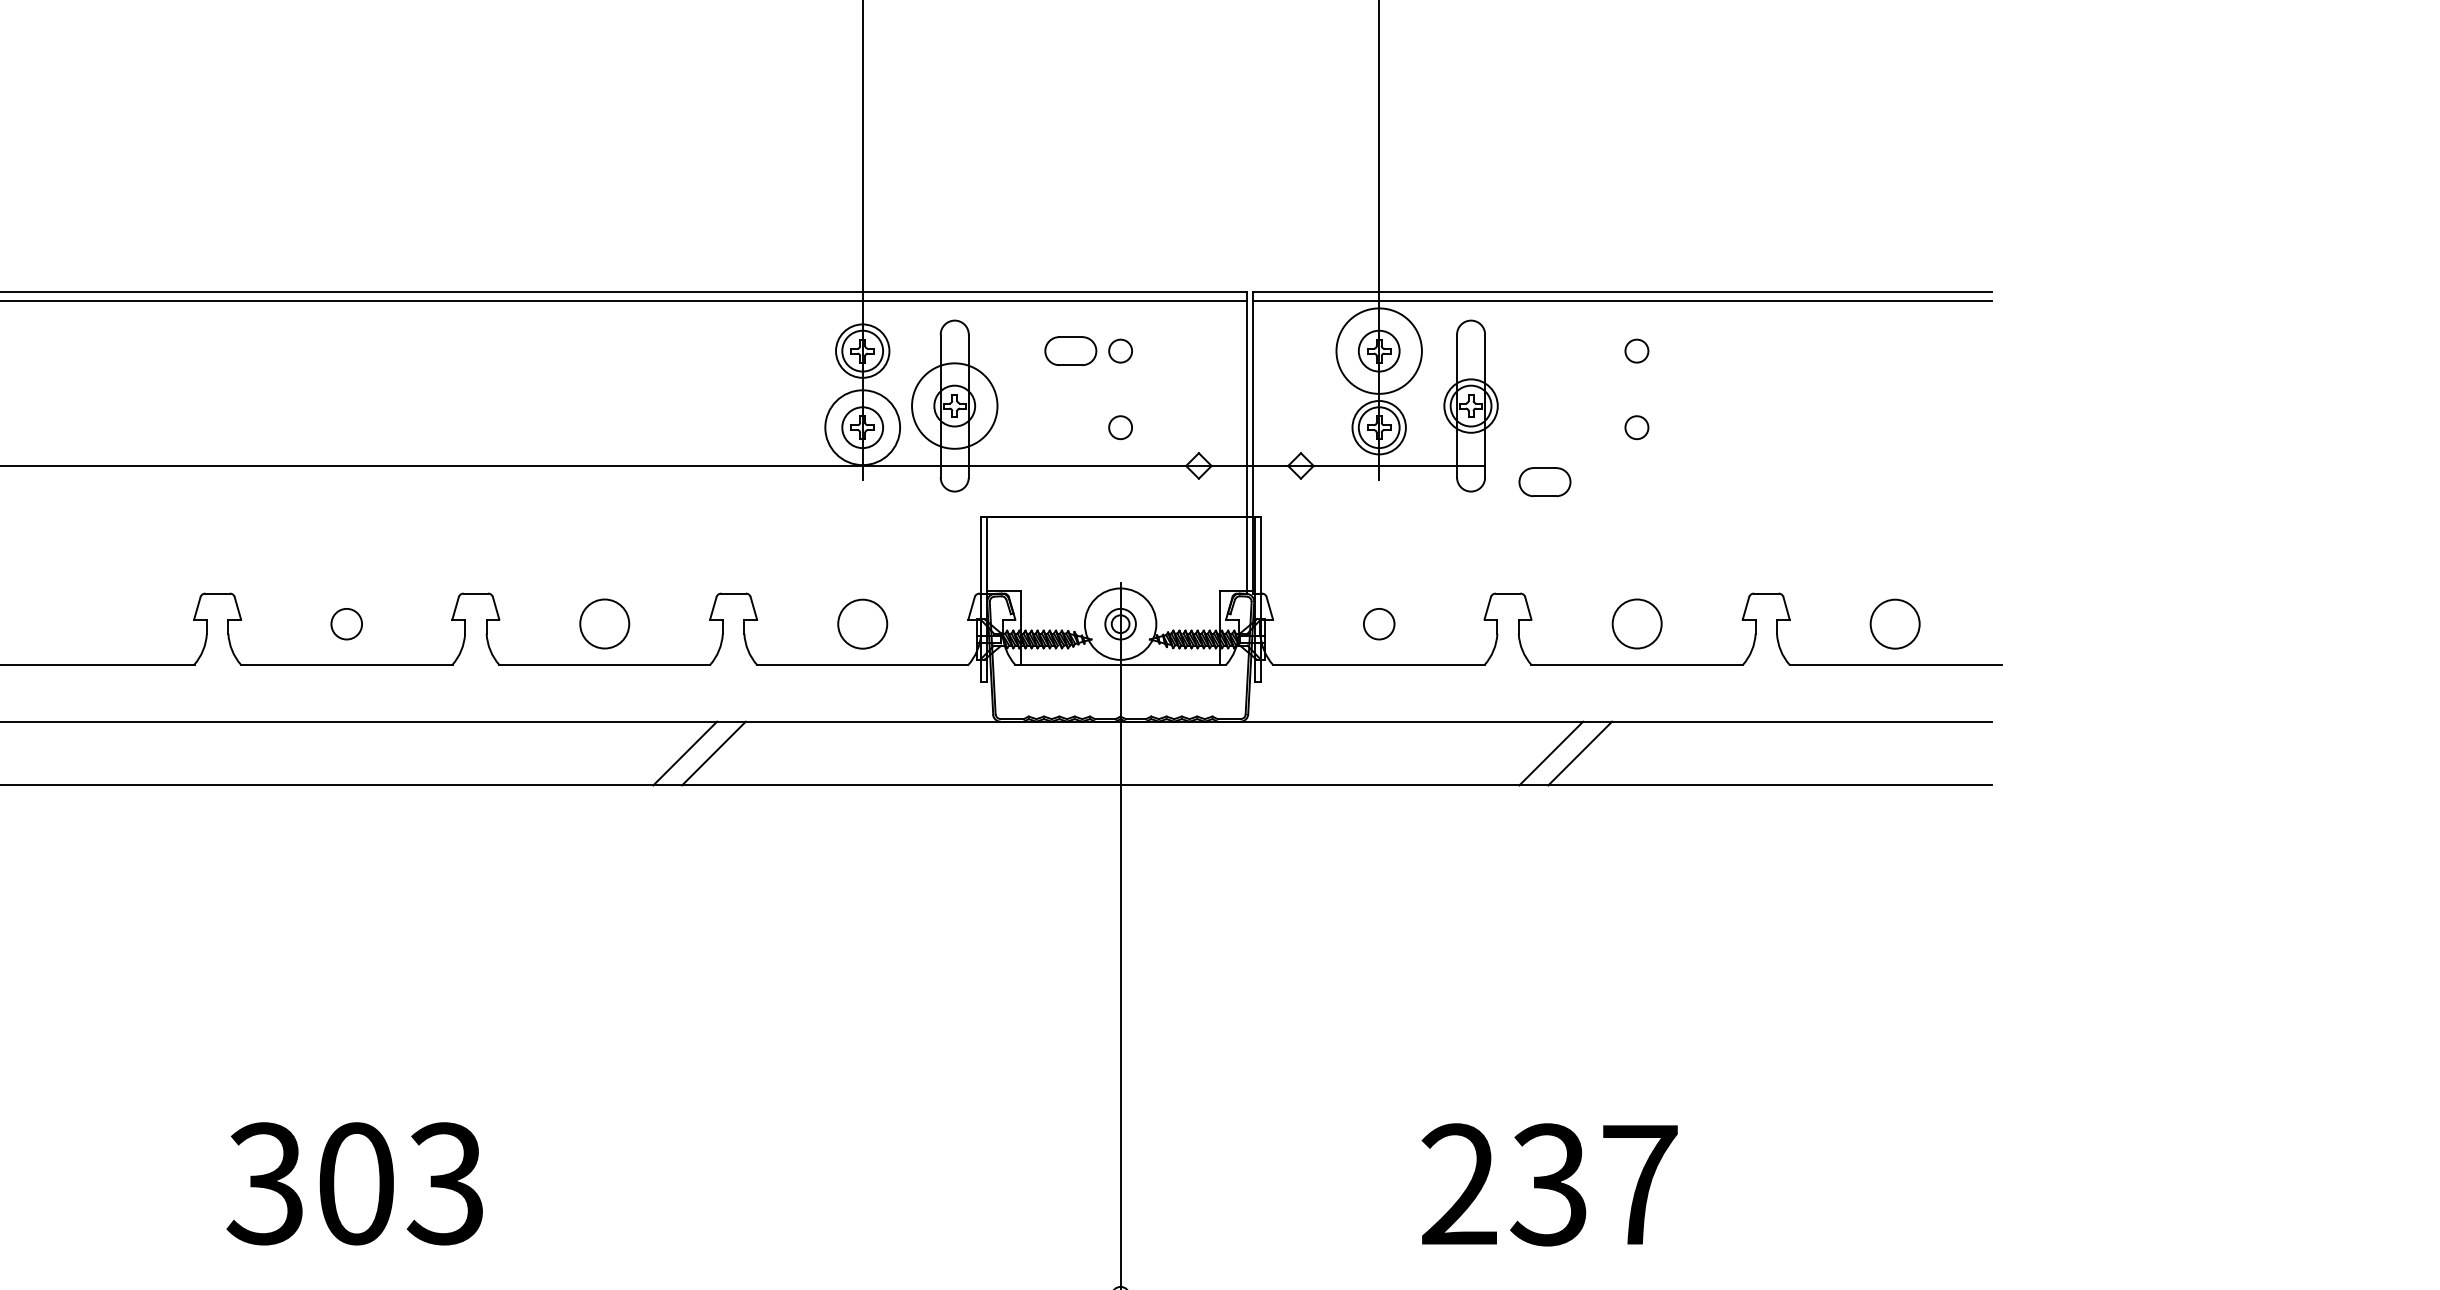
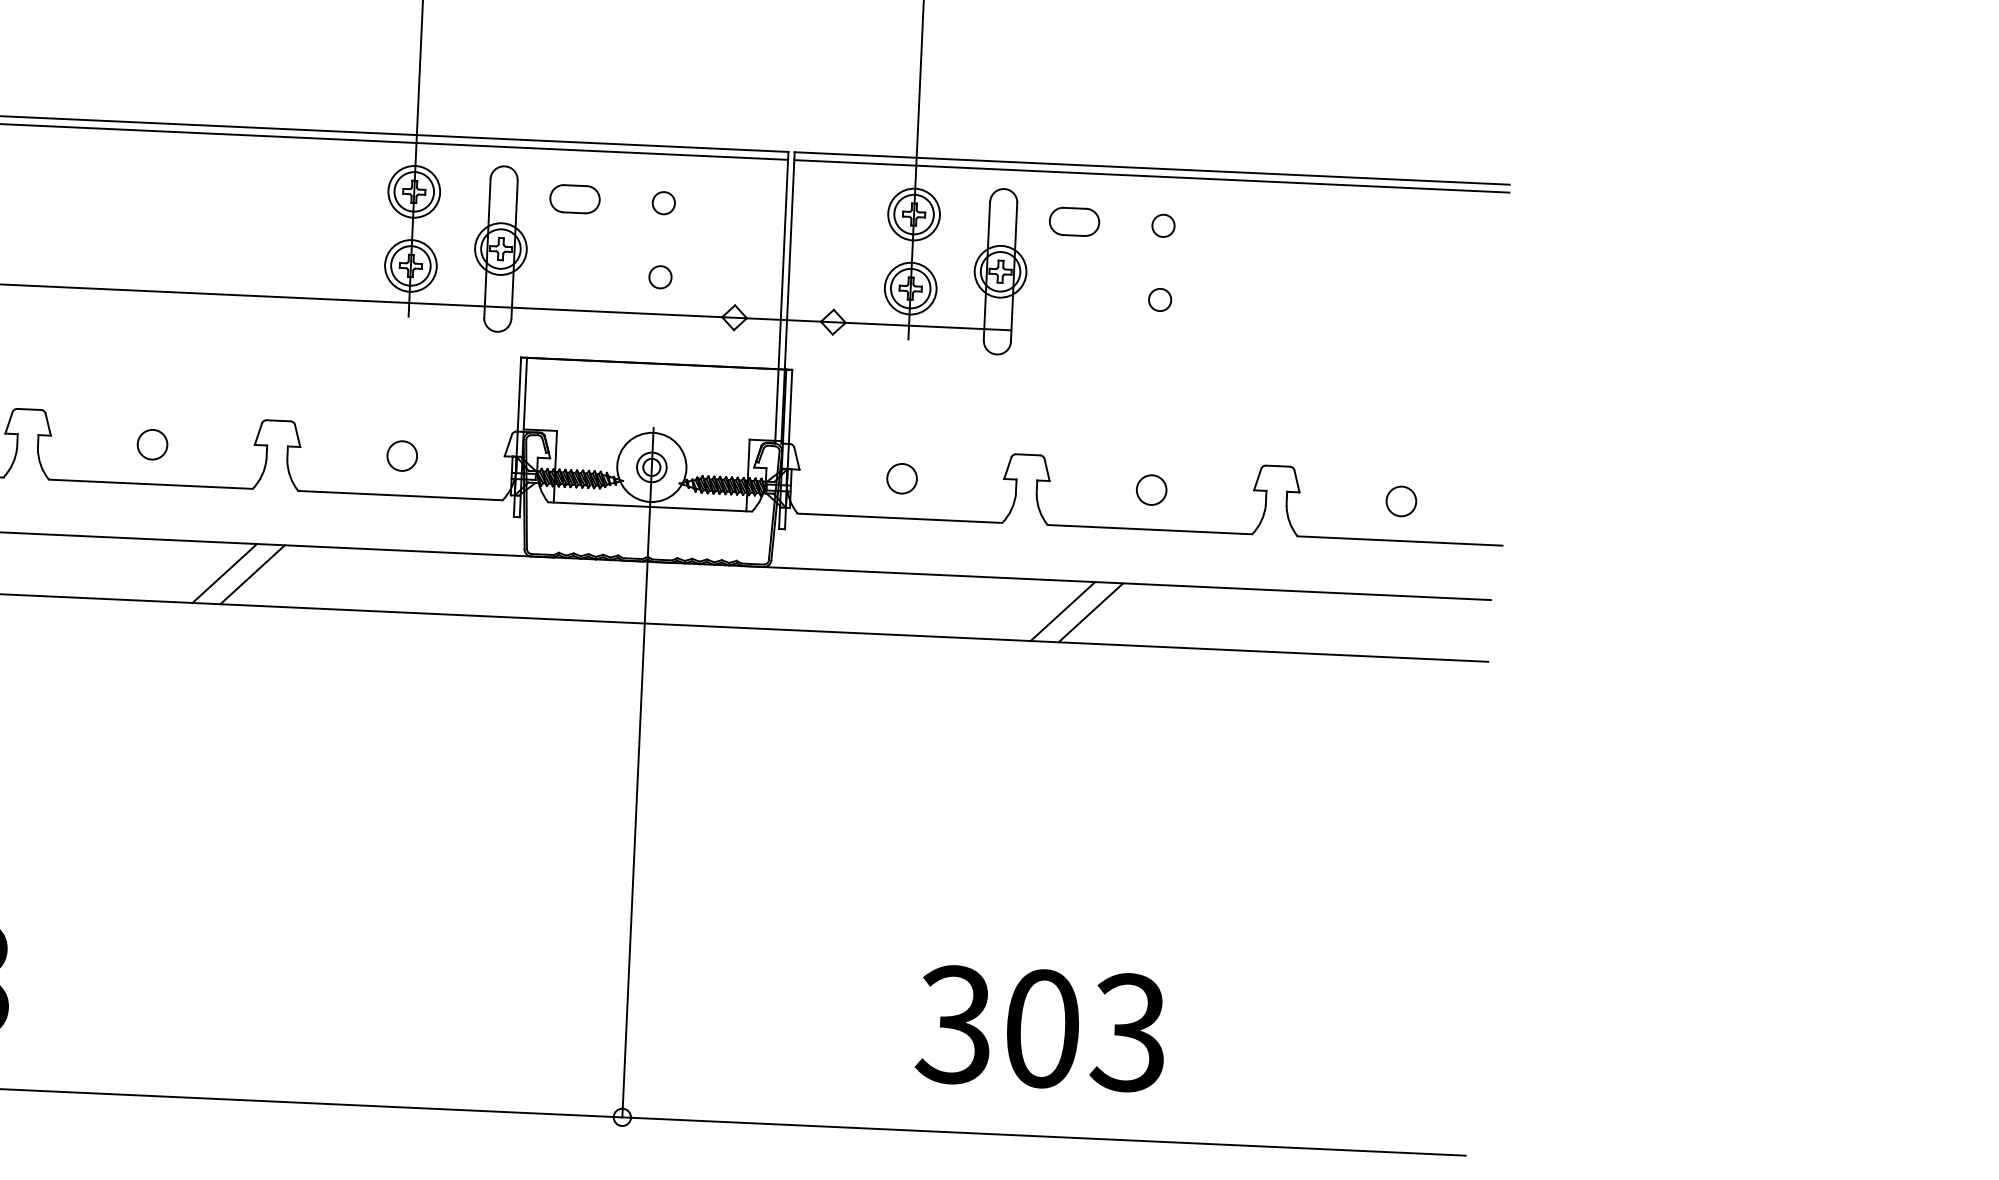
part: (1070, 350) -> (574, 198), moved
circle: (1378, 350) -> (913, 213), size x0.62
circle: (954, 405) -> (500, 248), size x0.62
circle: (862, 427) -> (410, 265), size x0.71
part: (1544, 481) -> (1074, 221), moved
circle: (862, 623) -> (402, 455), size x0.62
circle: (1894, 623) -> (1400, 500), size x0.62
circle: (604, 624) -> (152, 445), size x0.62
circle: (1636, 624) -> (1151, 490), size x0.62
text: (1548, 1184) -> (1041, 1028), 237 -> 303

